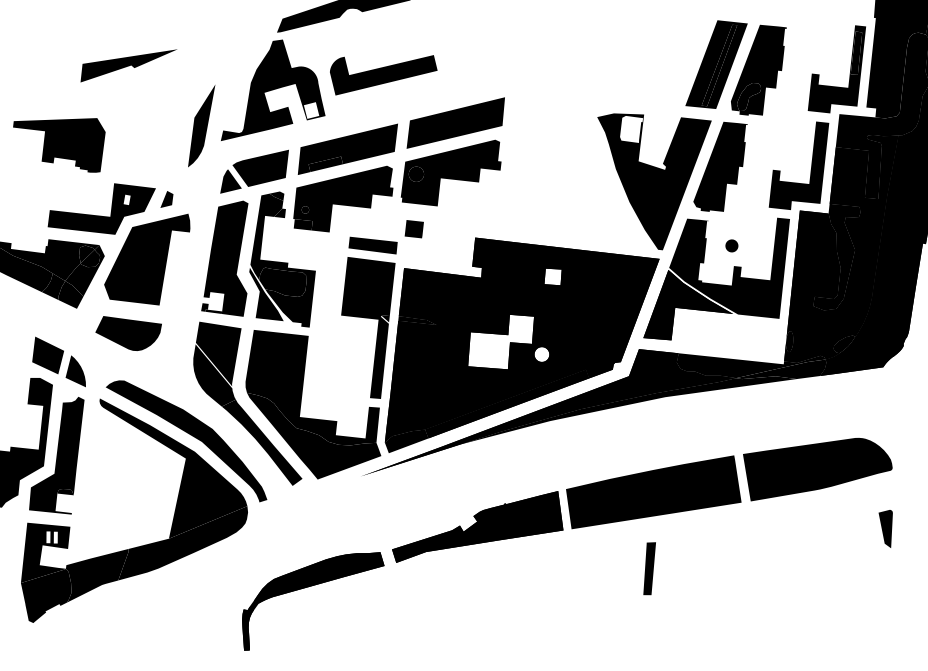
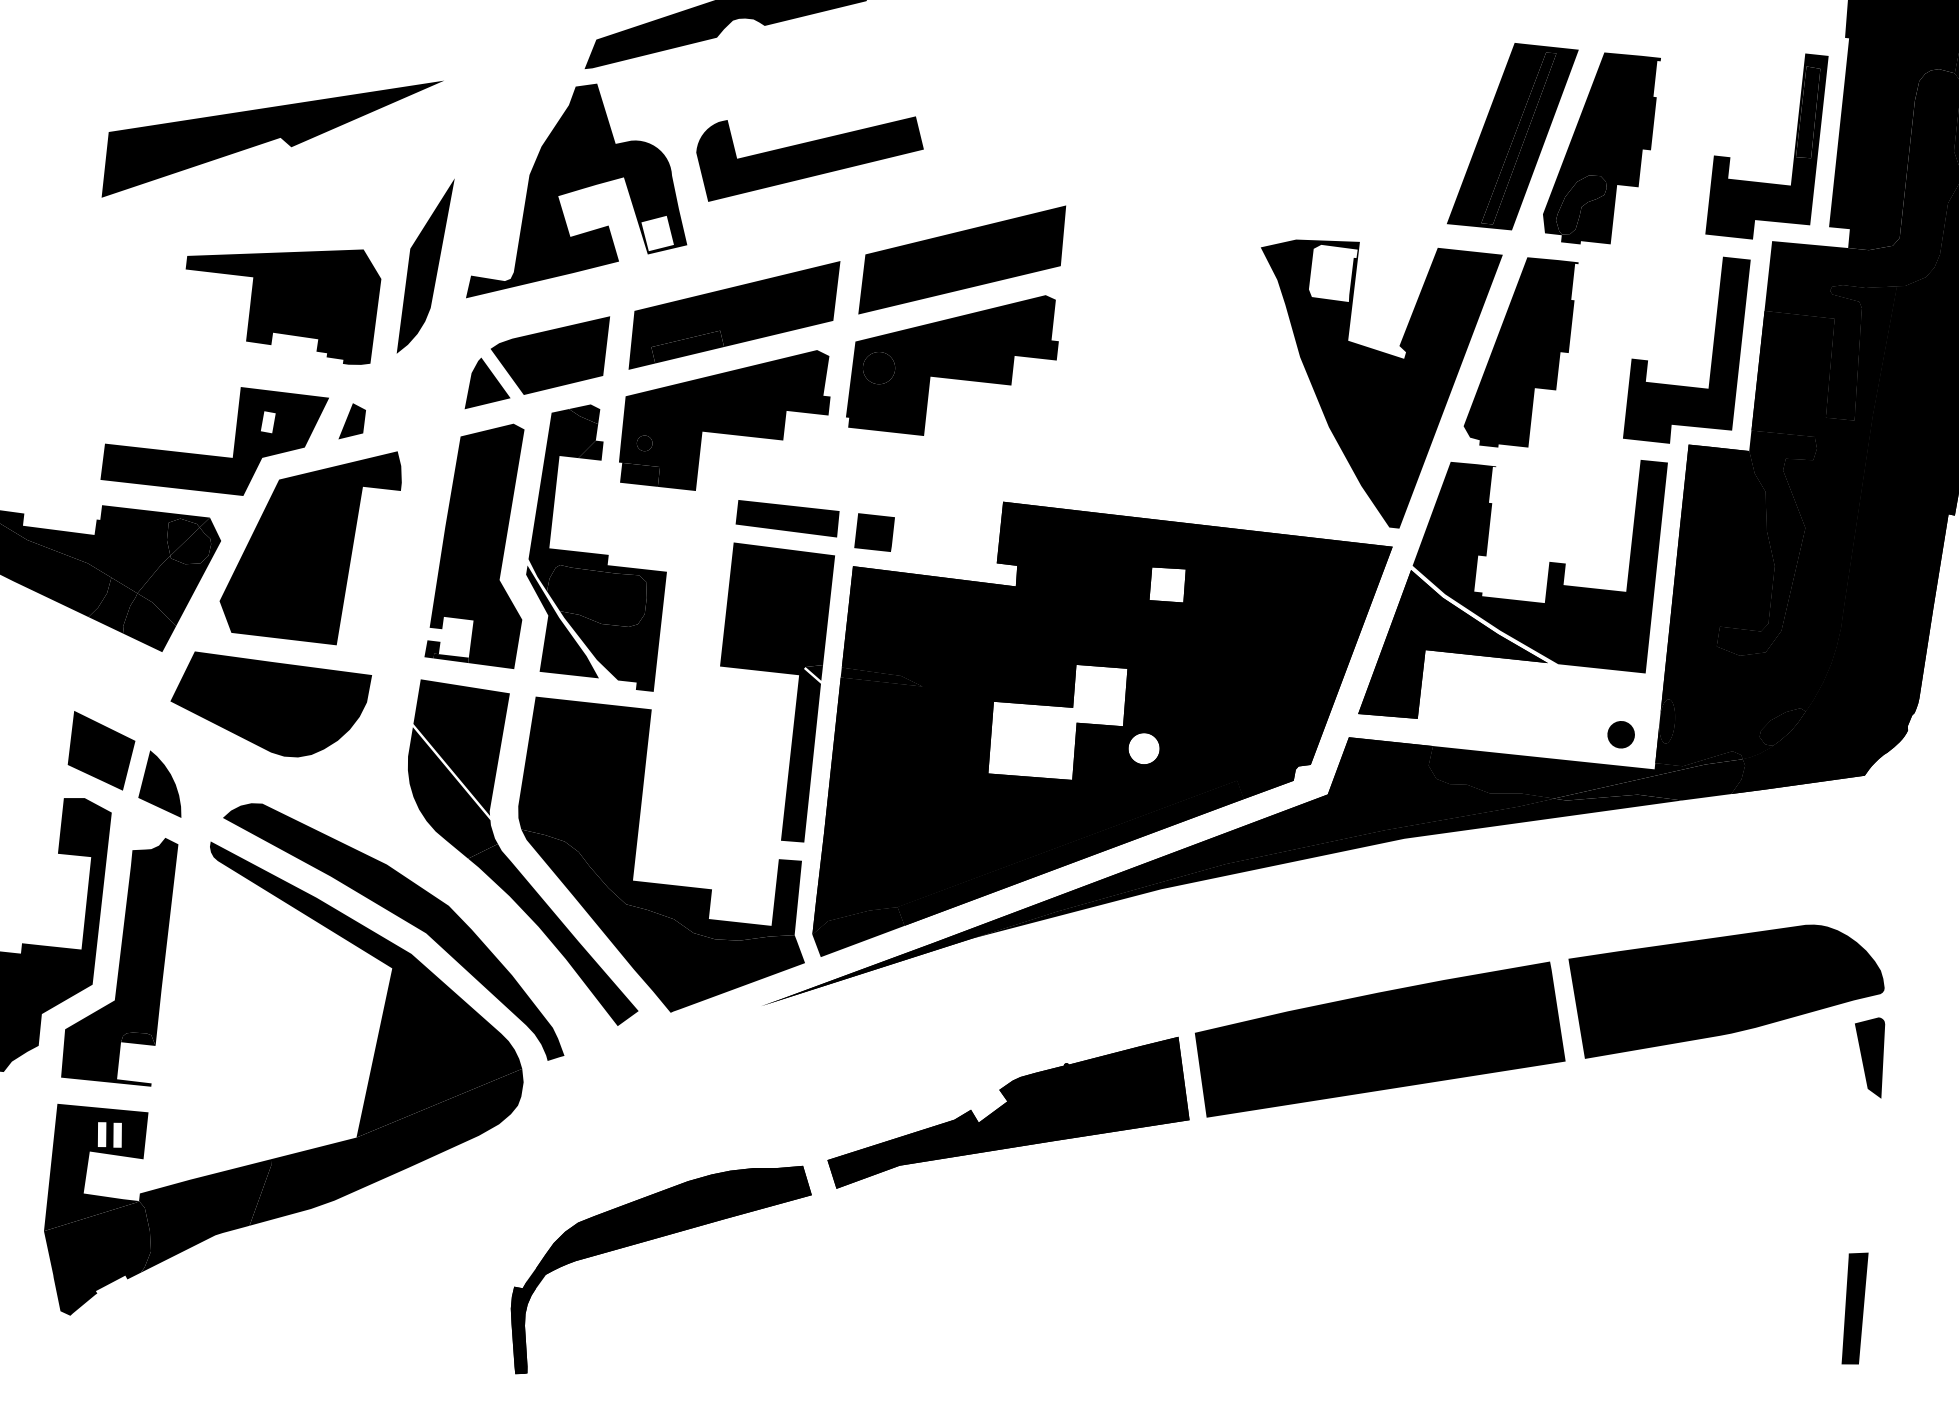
part: (128, 65) -> (271, 138), size x1.67
part: (59, 145) -> (283, 307), moved
part: (413, 229) -> (872, 533), moved
part: (731, 245) -> (1620, 733), moved
part: (128, 333) -> (271, 704), size x1.43
part: (885, 528) -> (1869, 1056), moved
part: (649, 568) -> (1854, 1308), moved

